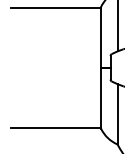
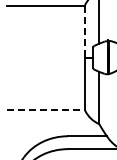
line: (100, 38) -> (84, 32), solid -> dashed
line: (56, 127) -> (46, 109), solid -> dashed

